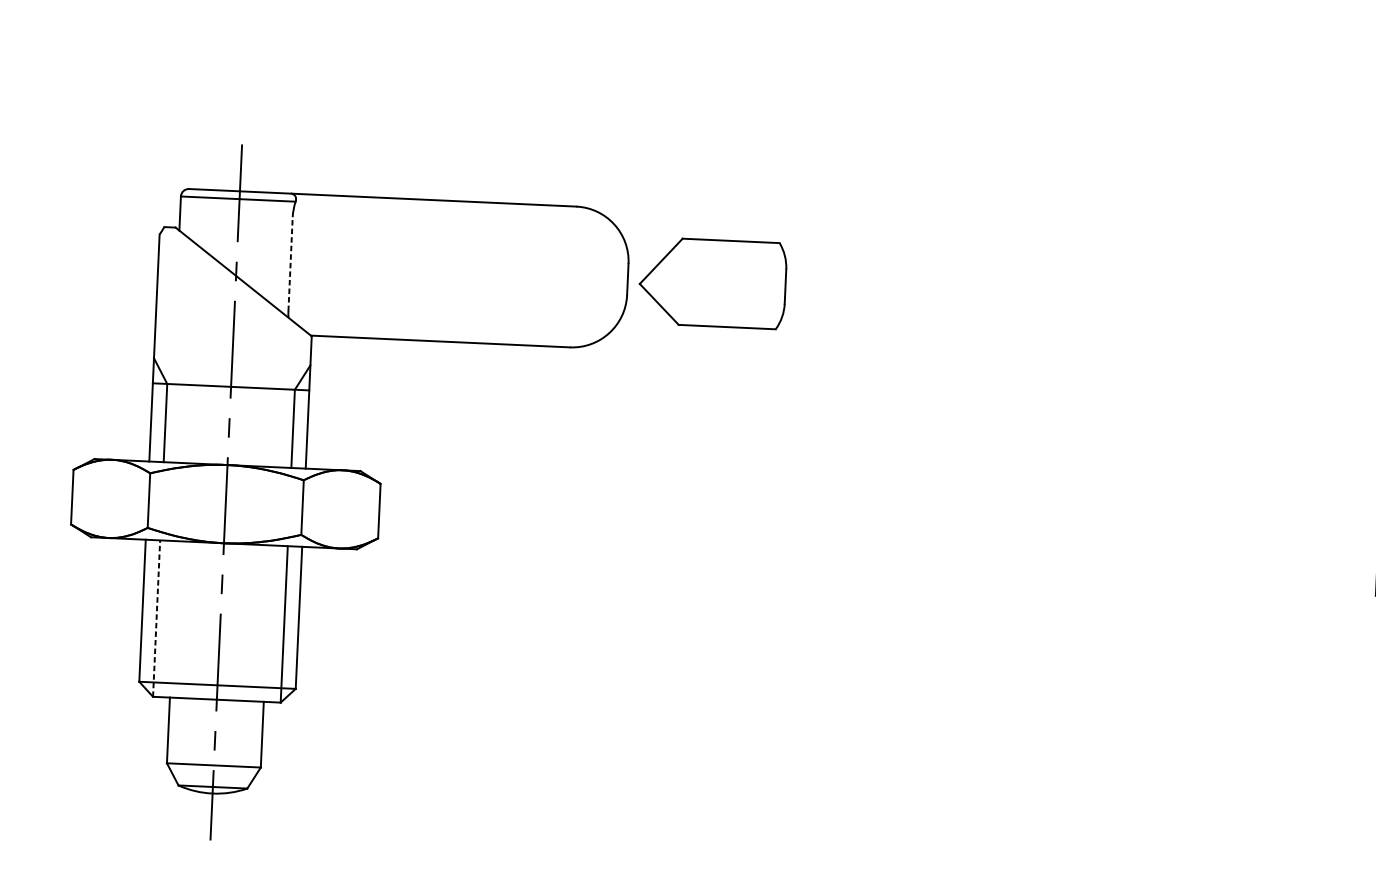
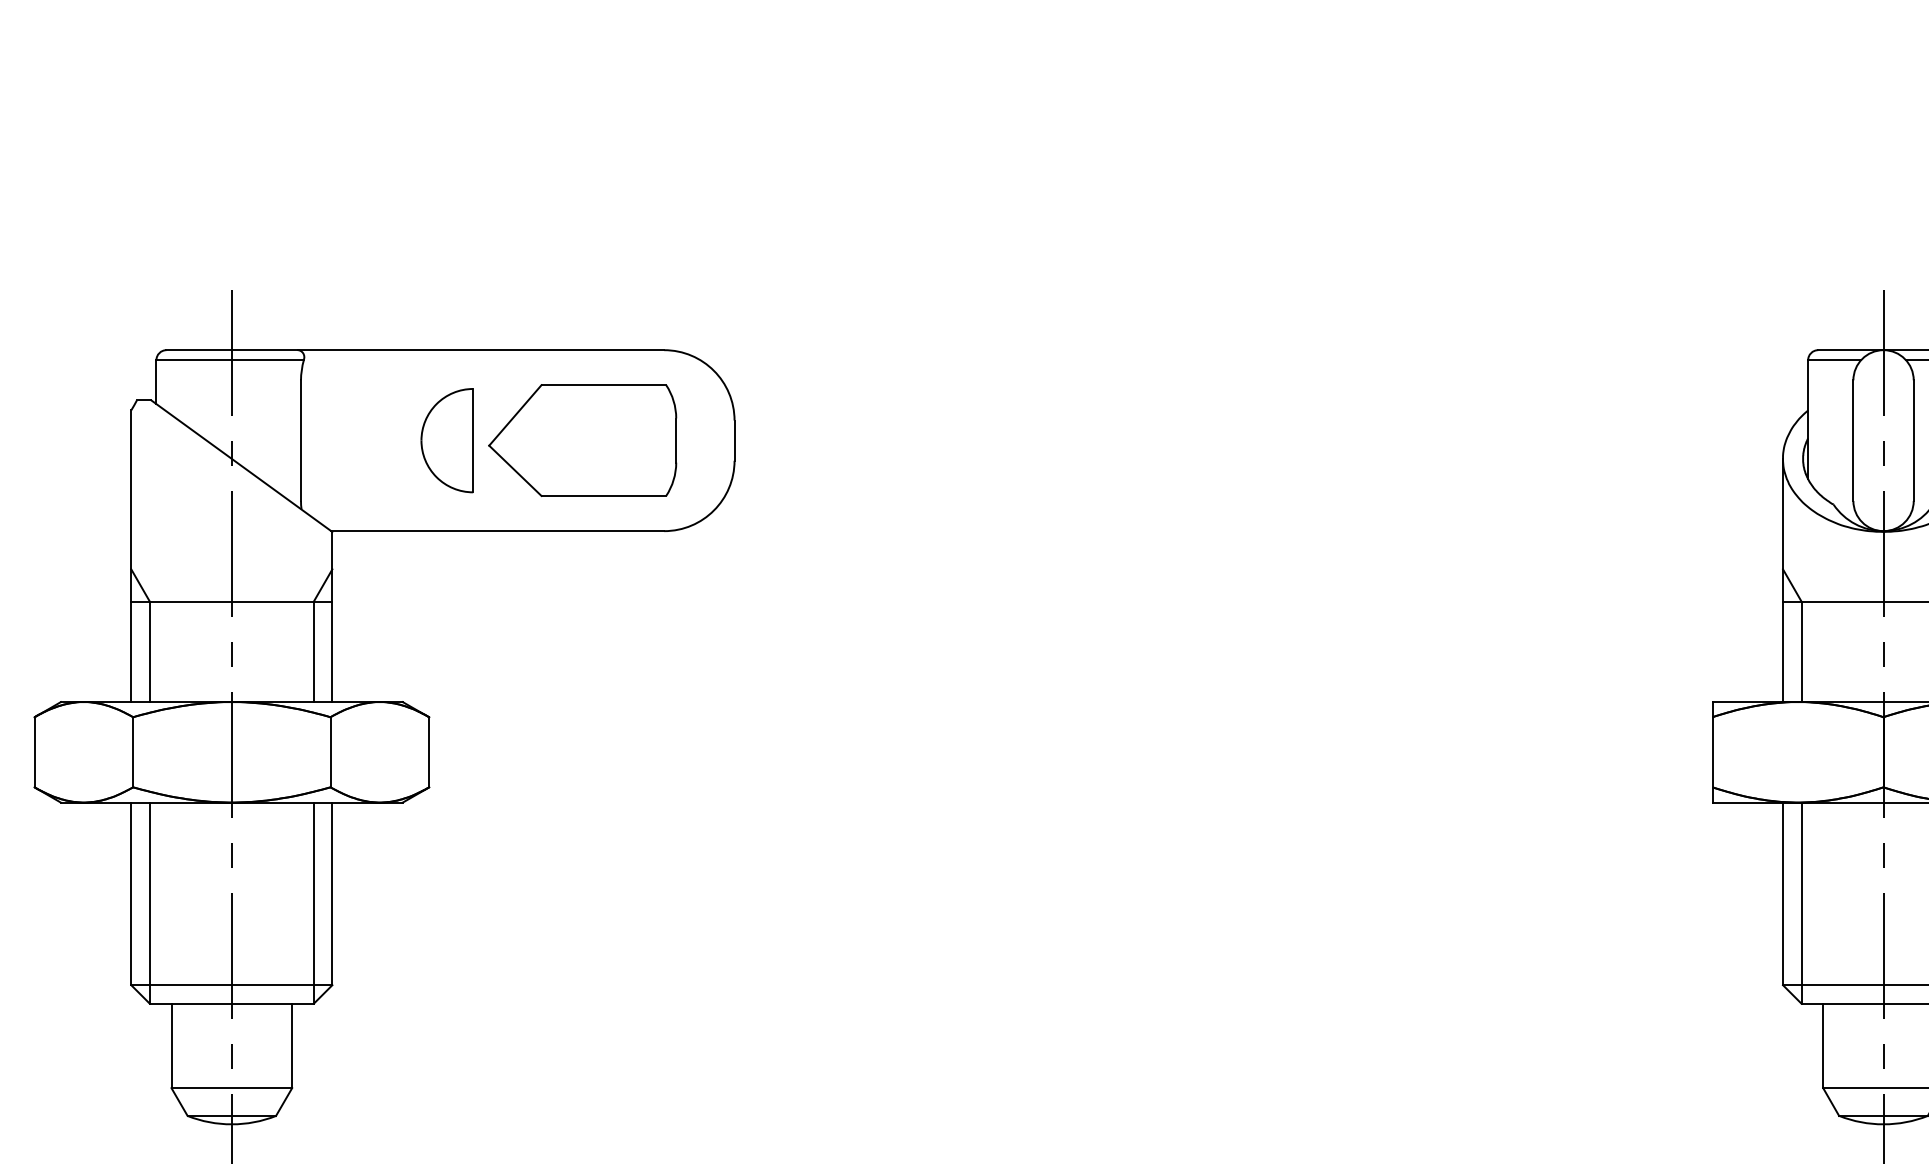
line: (290, 264) -> (301, 440), dashed -> solid
part: (403, 269) -> (446, 440), added
part: (712, 283) -> (582, 440), moved
line: (156, 618) -> (149, 903), dashed -> solid

